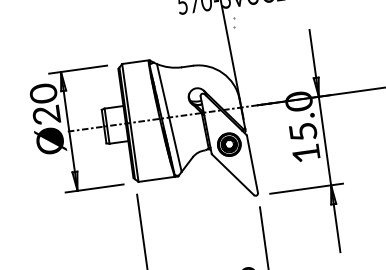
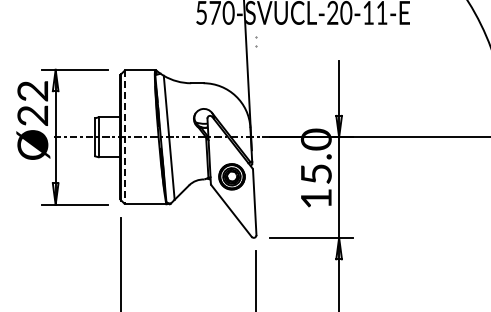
text: (43, 93) -> (32, 91), Ø20 -> Ø22
line: (130, 123) -> (125, 137), solid -> dashed

